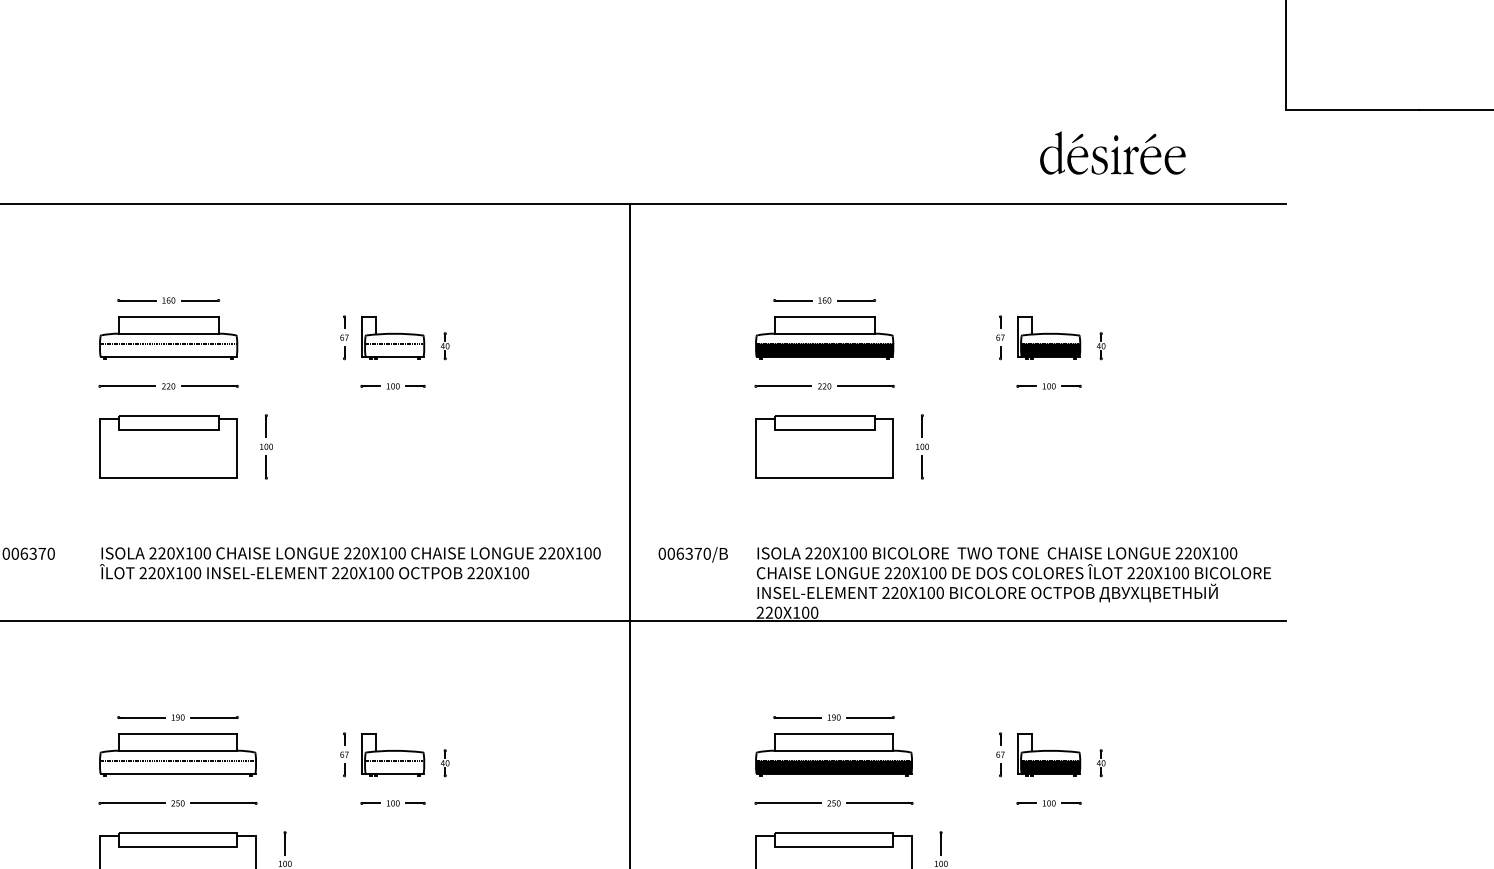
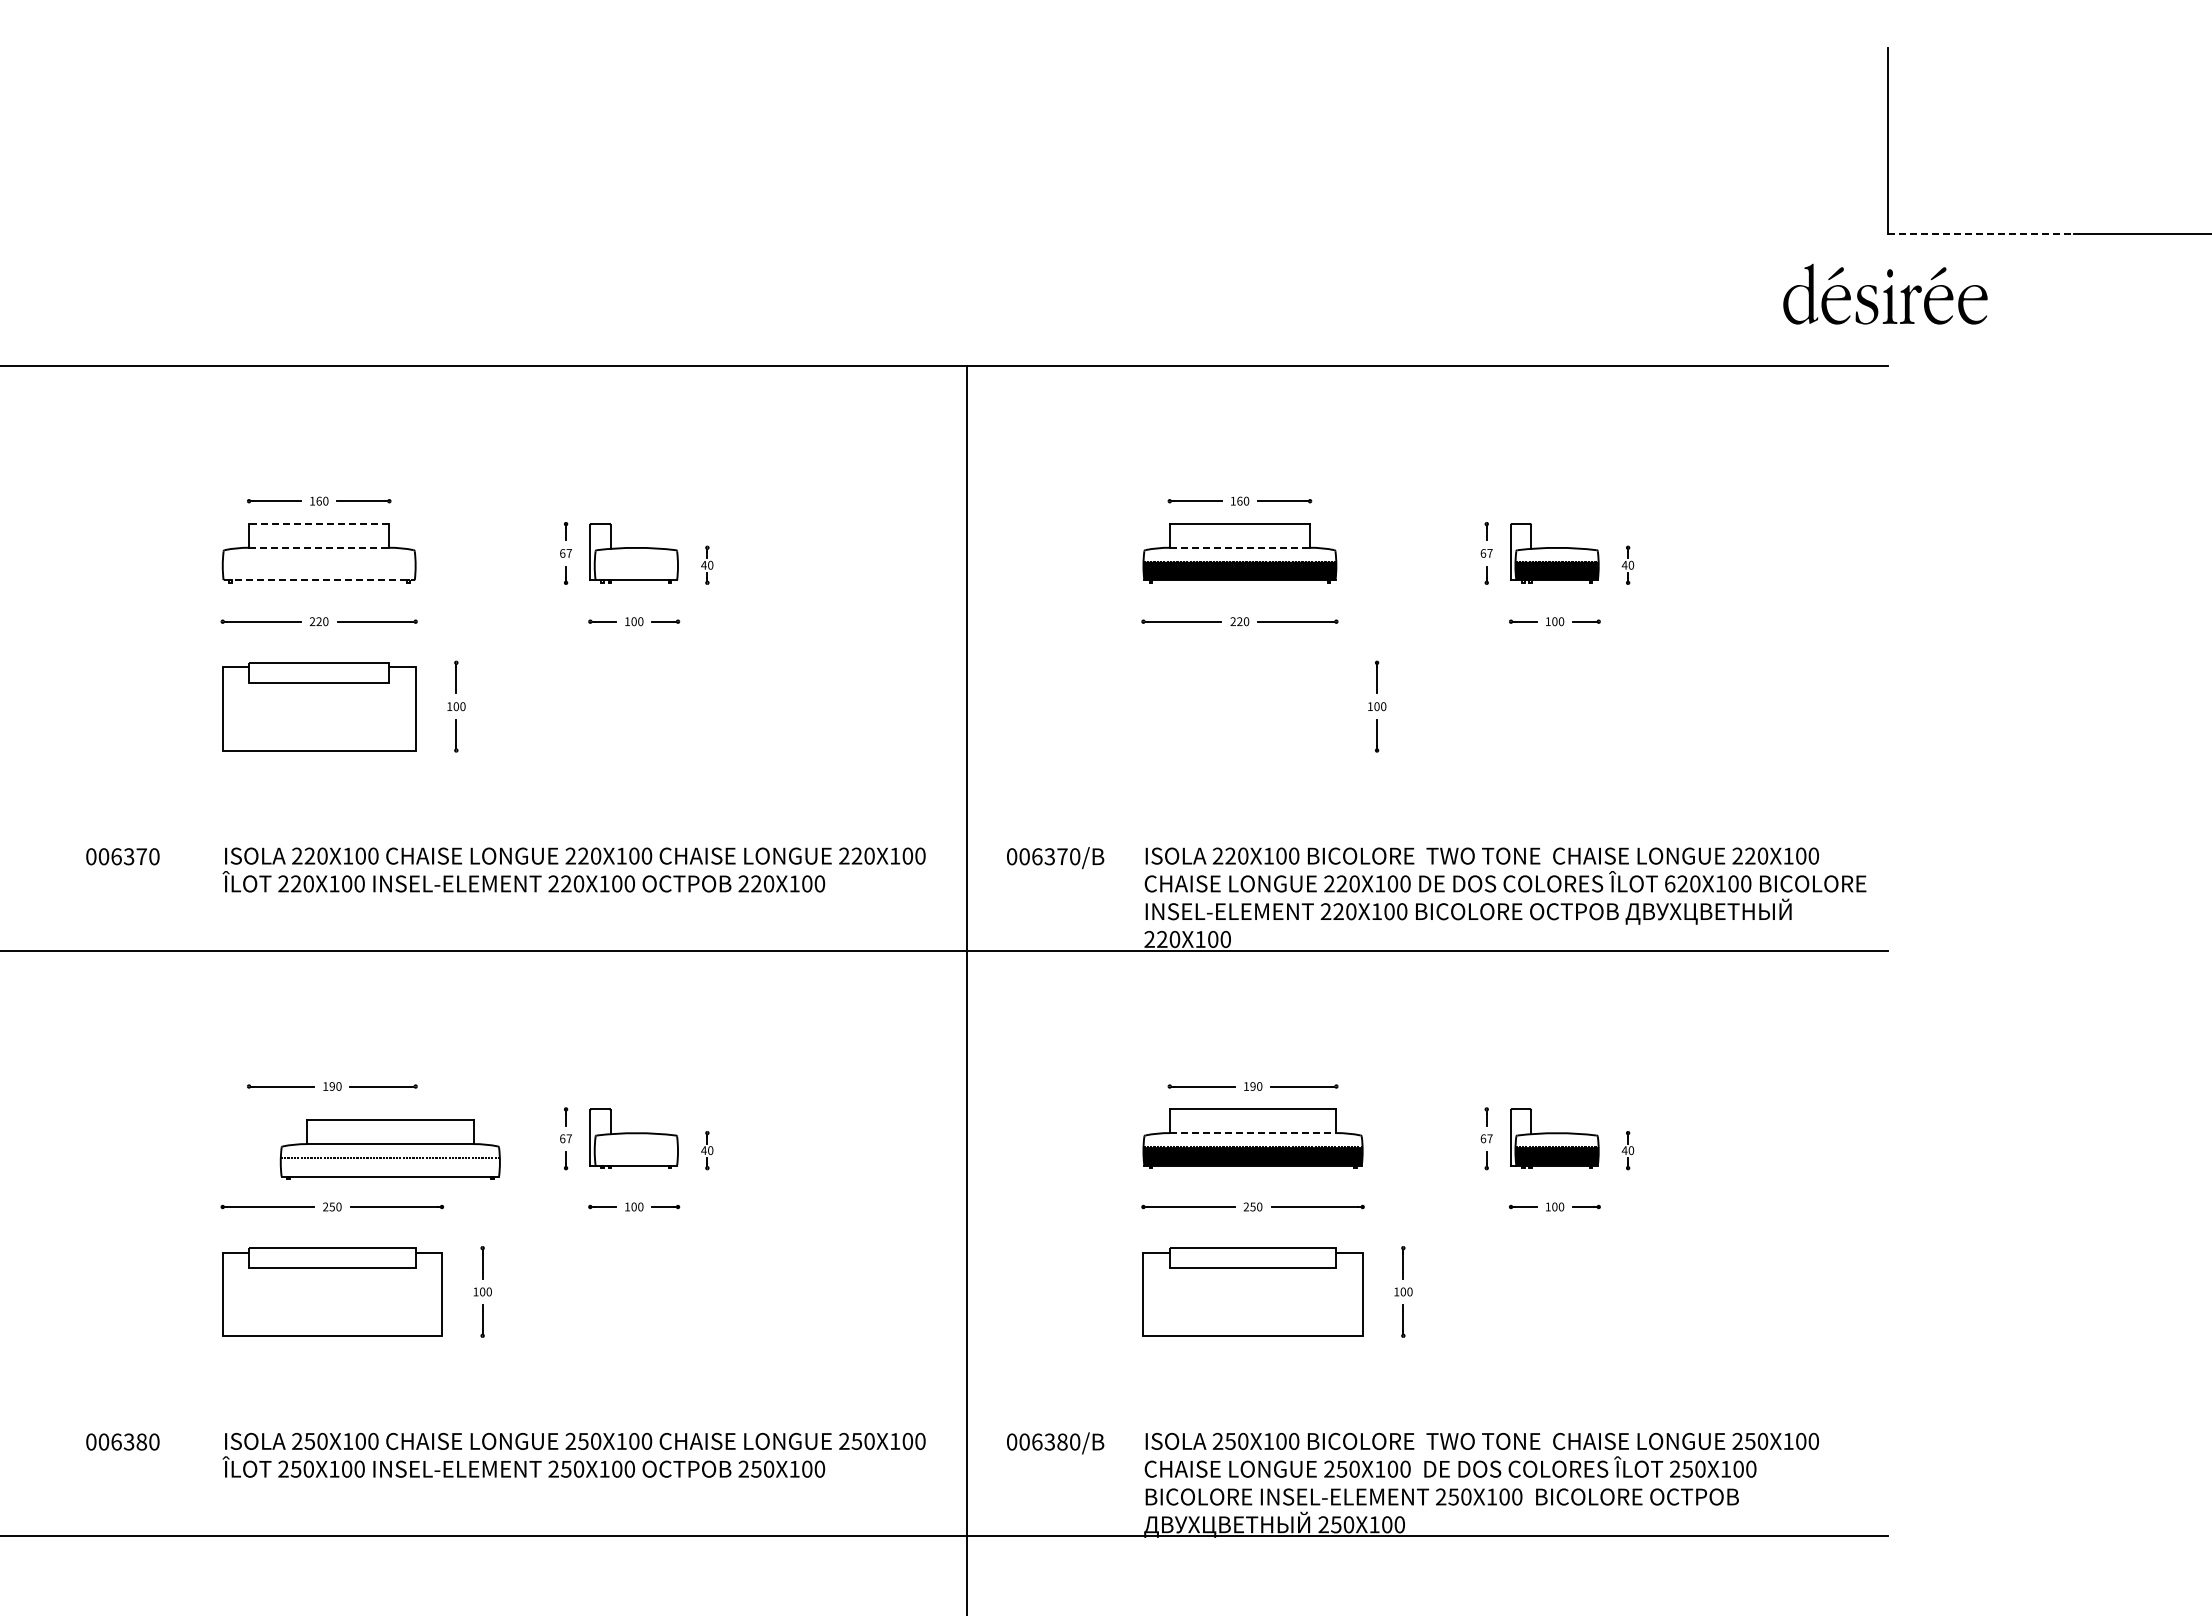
line: (1352, 110) -> (1980, 234), solid -> dashed
part: (1112, 152) -> (1885, 293), moved
line: (168, 317) -> (318, 524), solid -> dashed
line: (168, 333) -> (319, 547), solid -> dashed
line: (825, 333) -> (1240, 547), solid -> dashed
line: (168, 343) -> (318, 561), removed
line: (394, 343) -> (635, 561), removed
line: (168, 357) -> (319, 580), solid -> dashed
part: (824, 446) -> (1239, 706), removed
text: (1130, 572) -> (1669, 883), 220X100 -> 620X100
line: (834, 751) -> (1253, 1133), solid -> dashed
part: (177, 754) -> (389, 1149), moved
line: (394, 761) -> (635, 1147), removed

